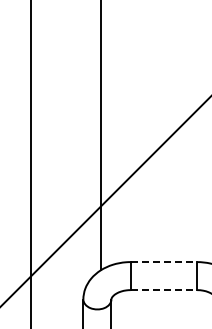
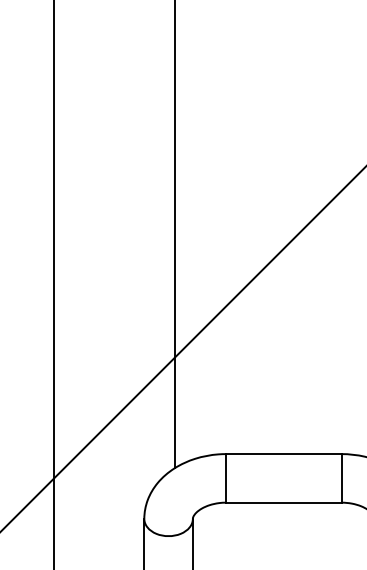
line: (164, 262) -> (284, 454), dashed -> solid
line: (164, 290) -> (284, 503), dashed -> solid

